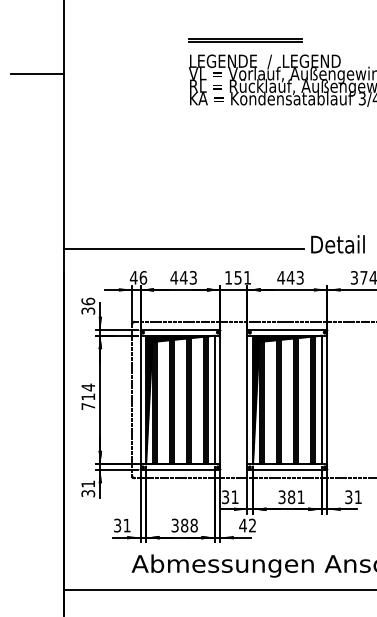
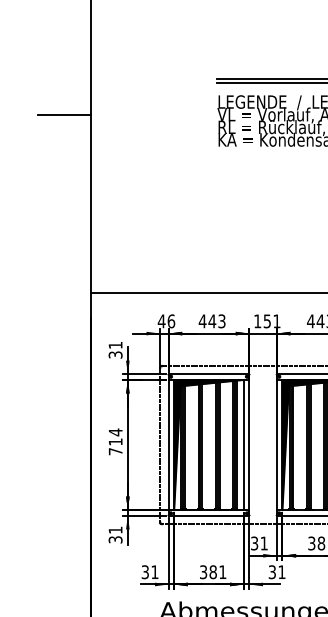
text: (88, 301) -> (115, 345), 36 -> 31
text: (193, 525) -> (222, 572), 388 -> 381
text: (247, 525) -> (276, 572), 42 -> 31

